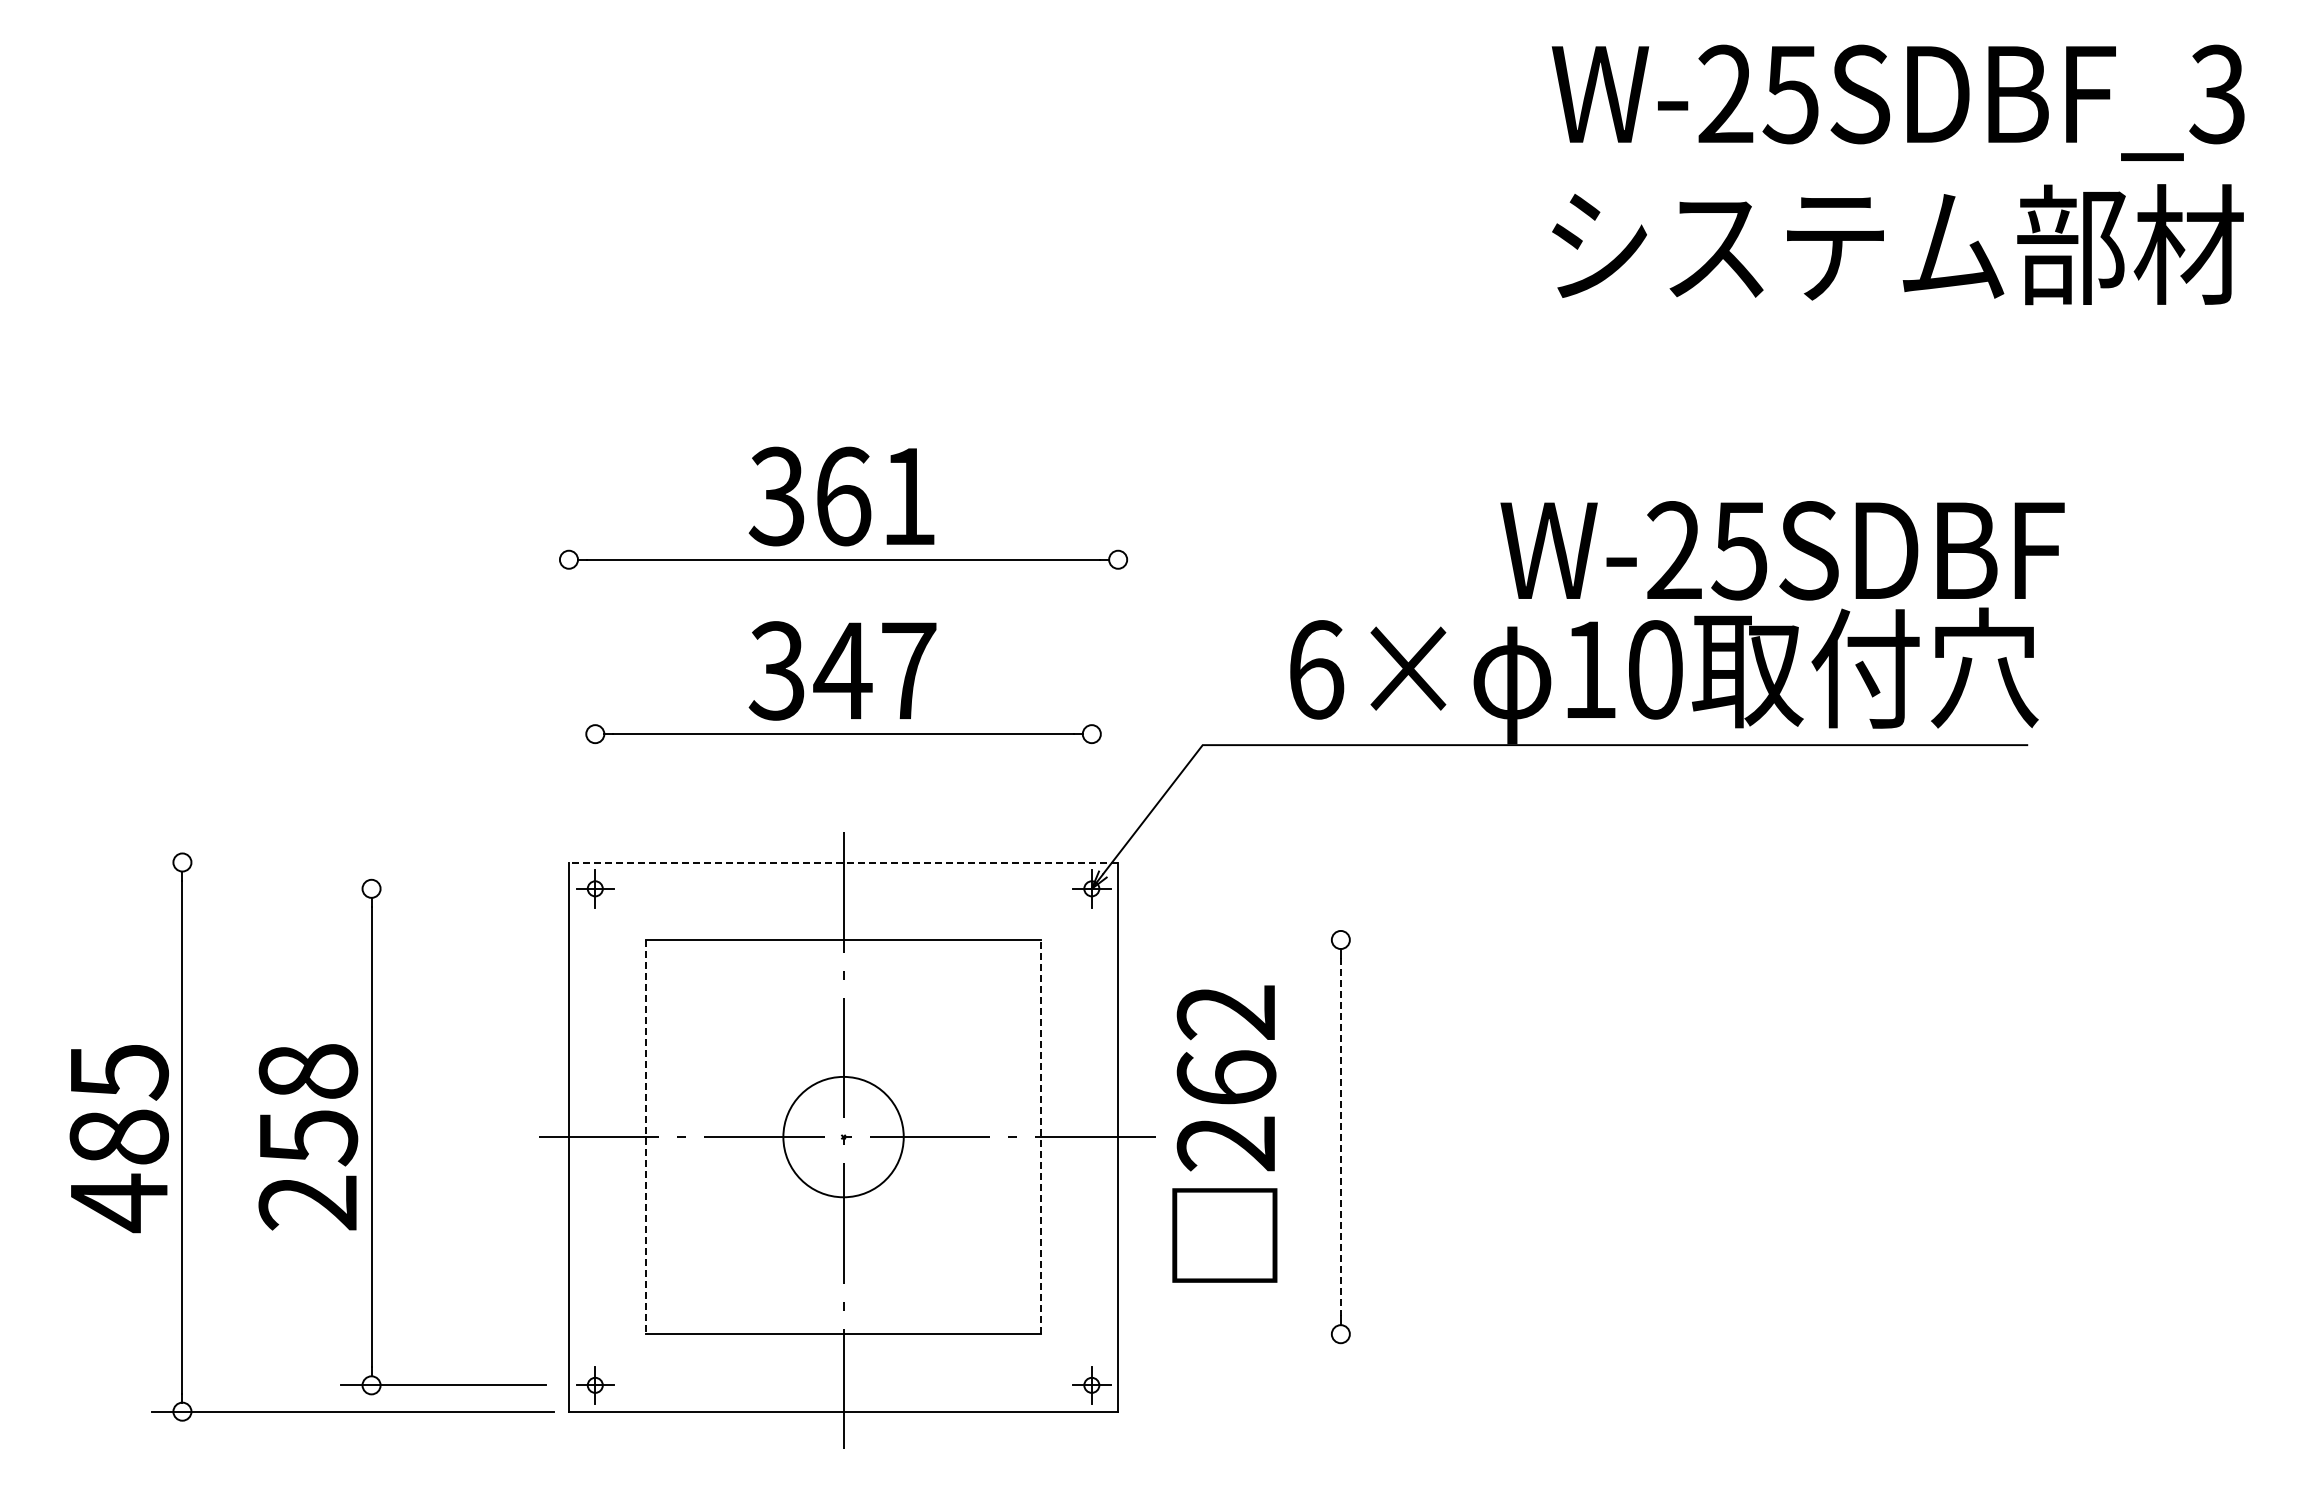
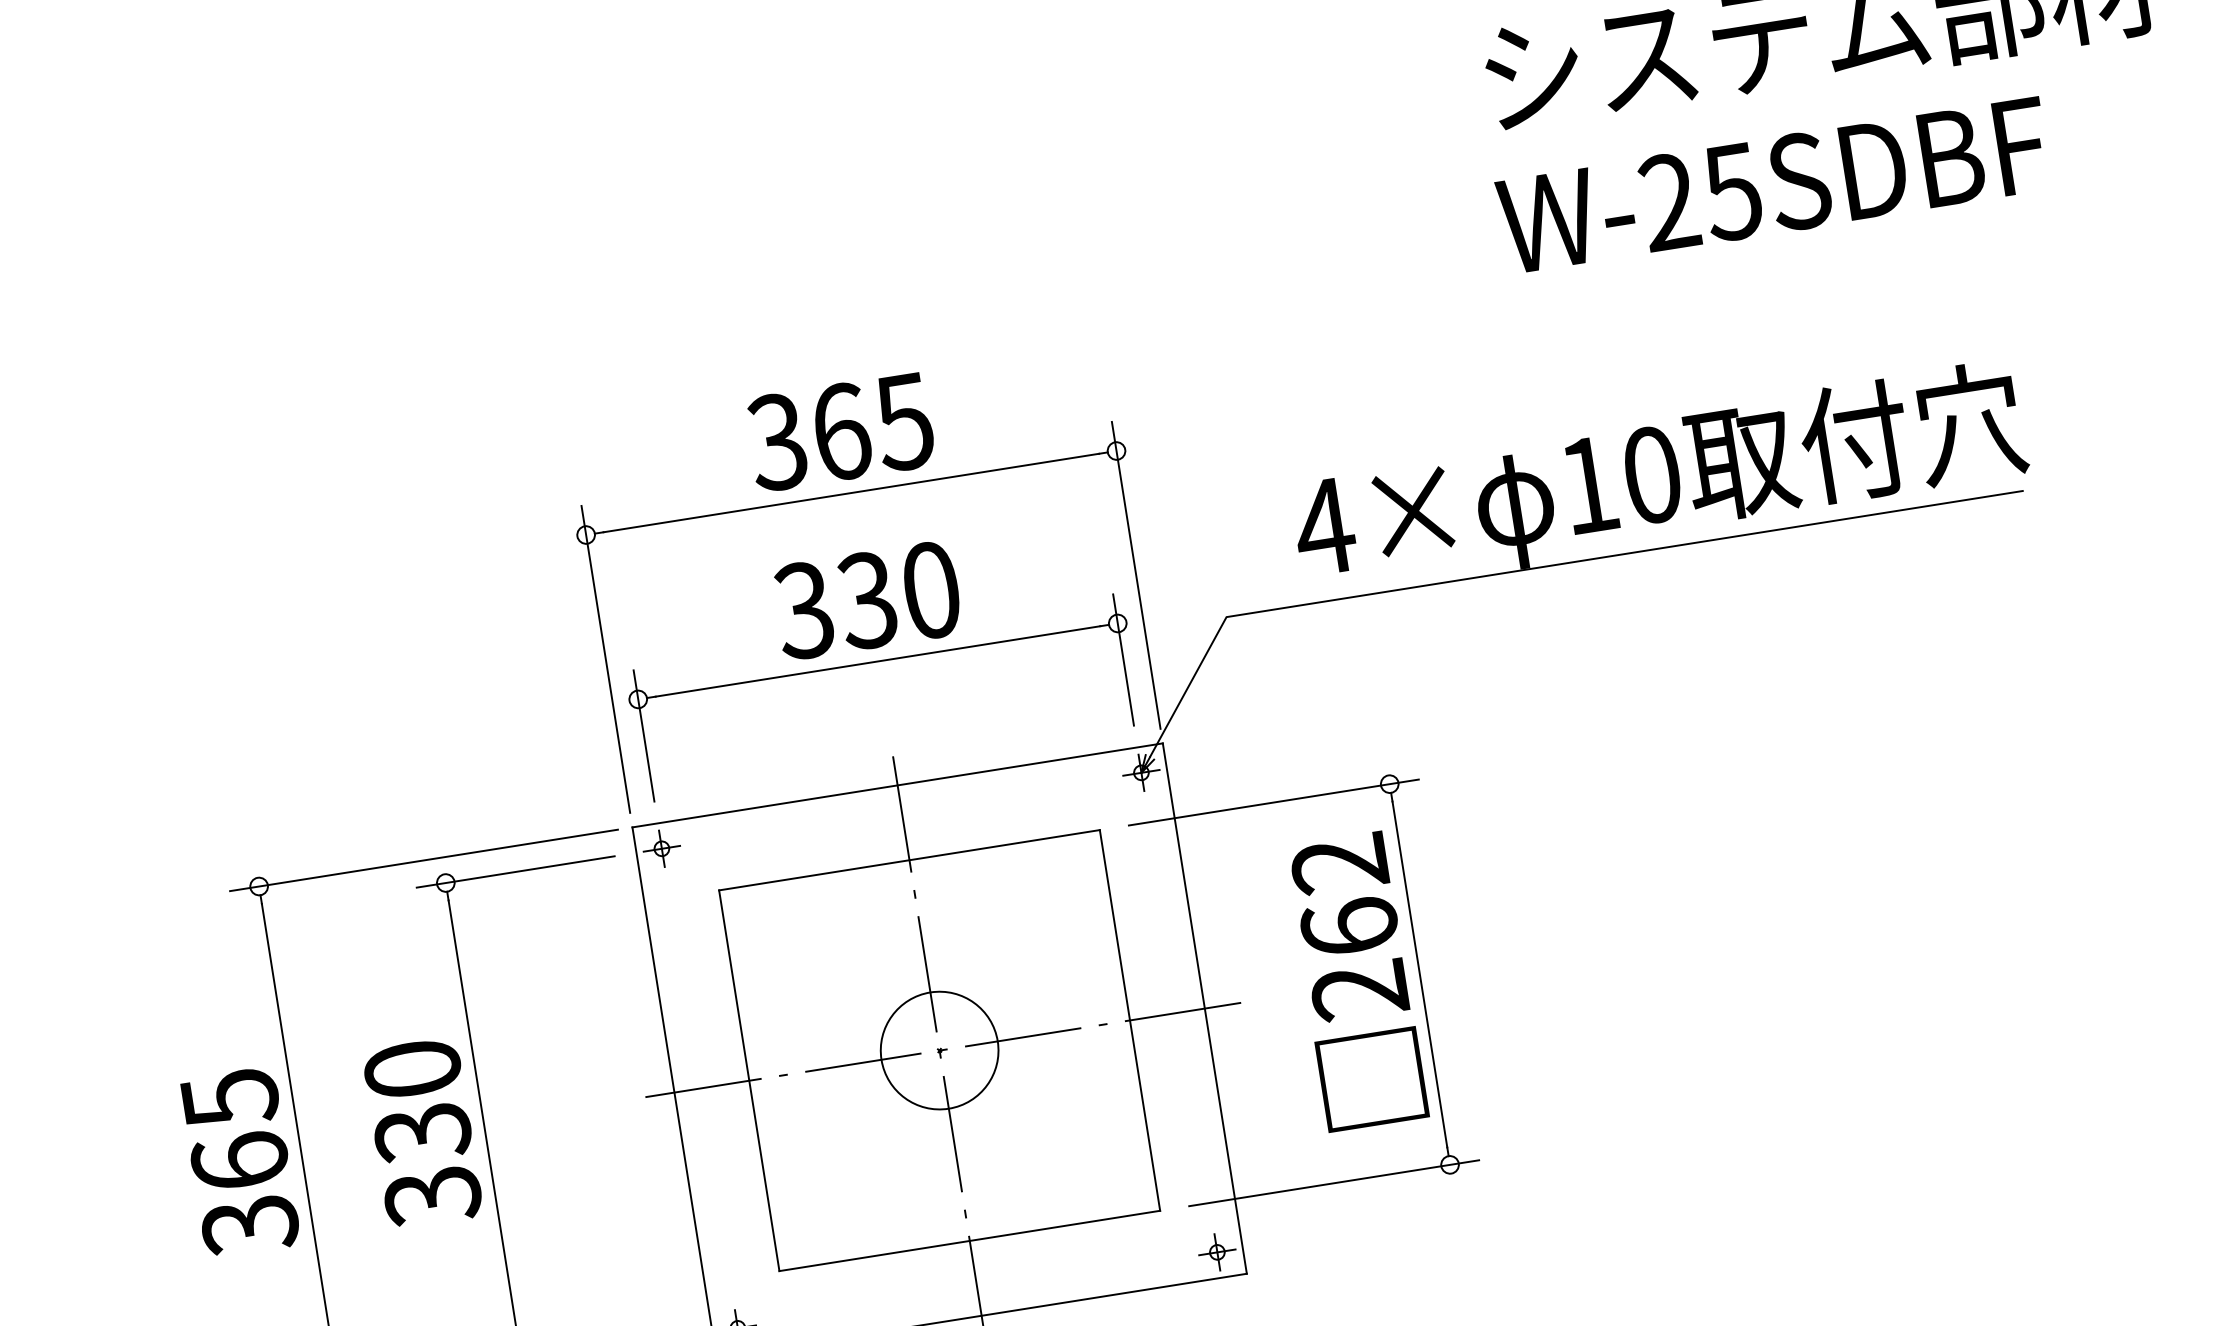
text: (907, 497) -> (903, 423), 361 -> 365
text: (1782, 550) -> (1773, 185), moved
text: (1315, 669) -> (1323, 526), 6× -> 4×
text: (874, 670) -> (898, 595), 347 -> 330
line: (568, 688) -> (605, 659), added
line: (1118, 688) -> (1136, 575), added
line: (595, 771) -> (644, 735), added
line: (1091, 771) -> (1123, 659), added
line: (352, 862) -> (423, 860), added
line: (843, 862) -> (897, 785), dashed -> solid
line: (443, 888) -> (515, 871), added
line: (1220, 939) -> (1273, 802), added
text: (1224, 1133) -> (1356, 981), moved
line: (1040, 1136) -> (1129, 1019), dashed -> solid
text: (308, 1137) -> (422, 1132), 258 -> 330
line: (646, 1137) -> (749, 1081), dashed -> solid
line: (1340, 1137) -> (1419, 974), dashed -> solid
text: (119, 1171) -> (245, 1194), 485 -> 365
line: (1220, 1334) -> (1333, 1183), added

